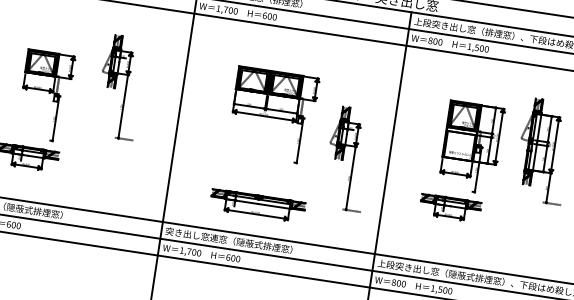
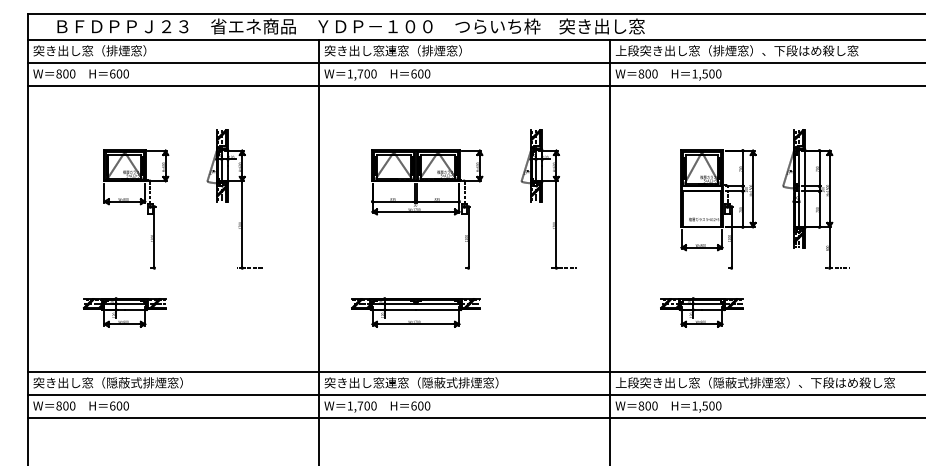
part: (45, 96) -> (136, 209), moved
part: (273, 115) -> (427, 209), moved
part: (347, 159) -> (548, 199), moved
part: (257, 205) -> (415, 312), moved
part: (450, 208) -> (701, 312), moved

